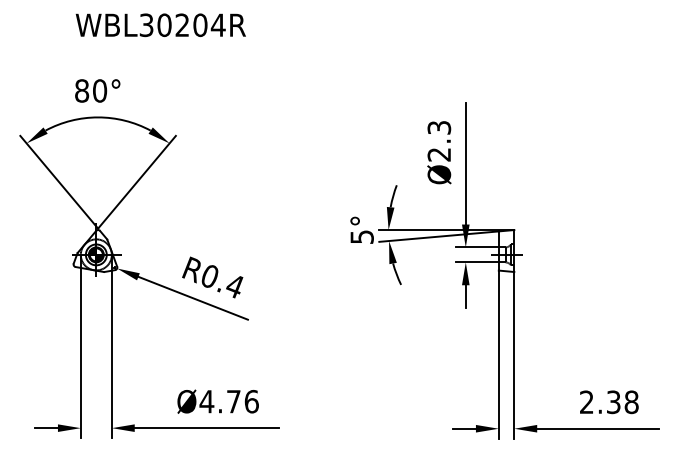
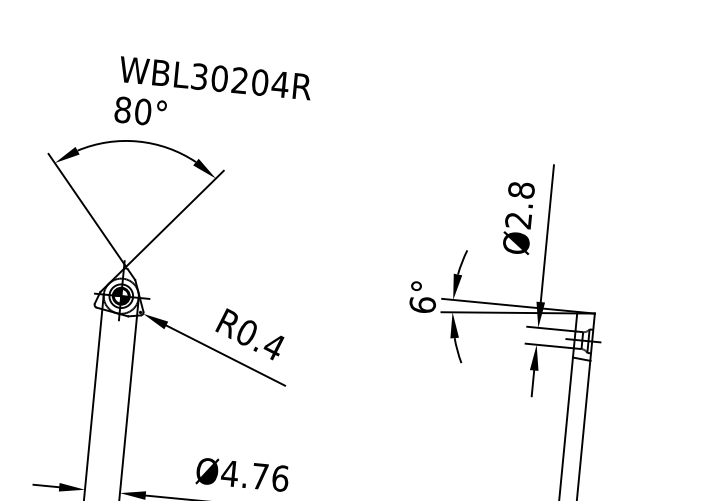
text: (160, 25) -> (215, 78), moved
text: (439, 127) -> (521, 189), Ø2.3 -> Ø2.8
text: (361, 236) -> (421, 304), 5° -> 6°

